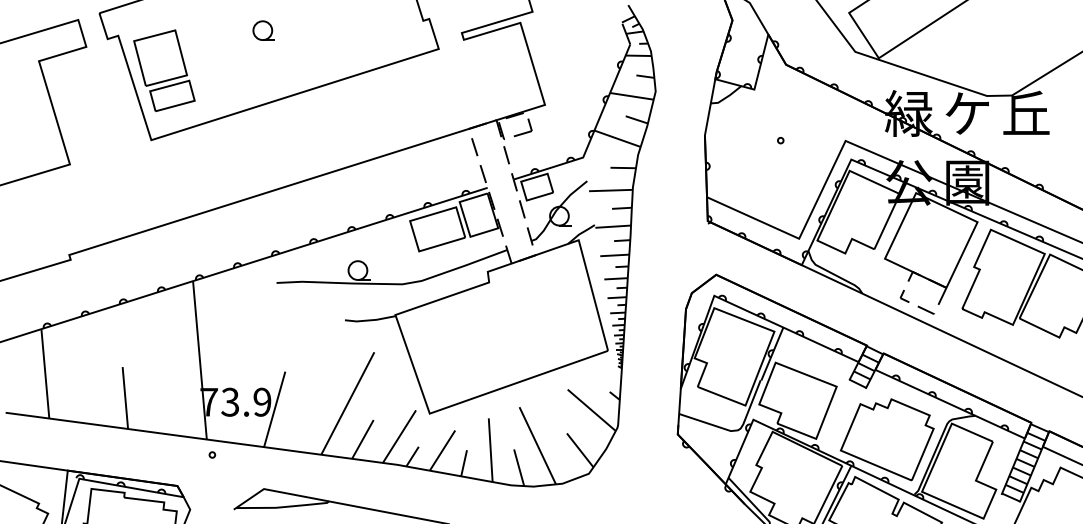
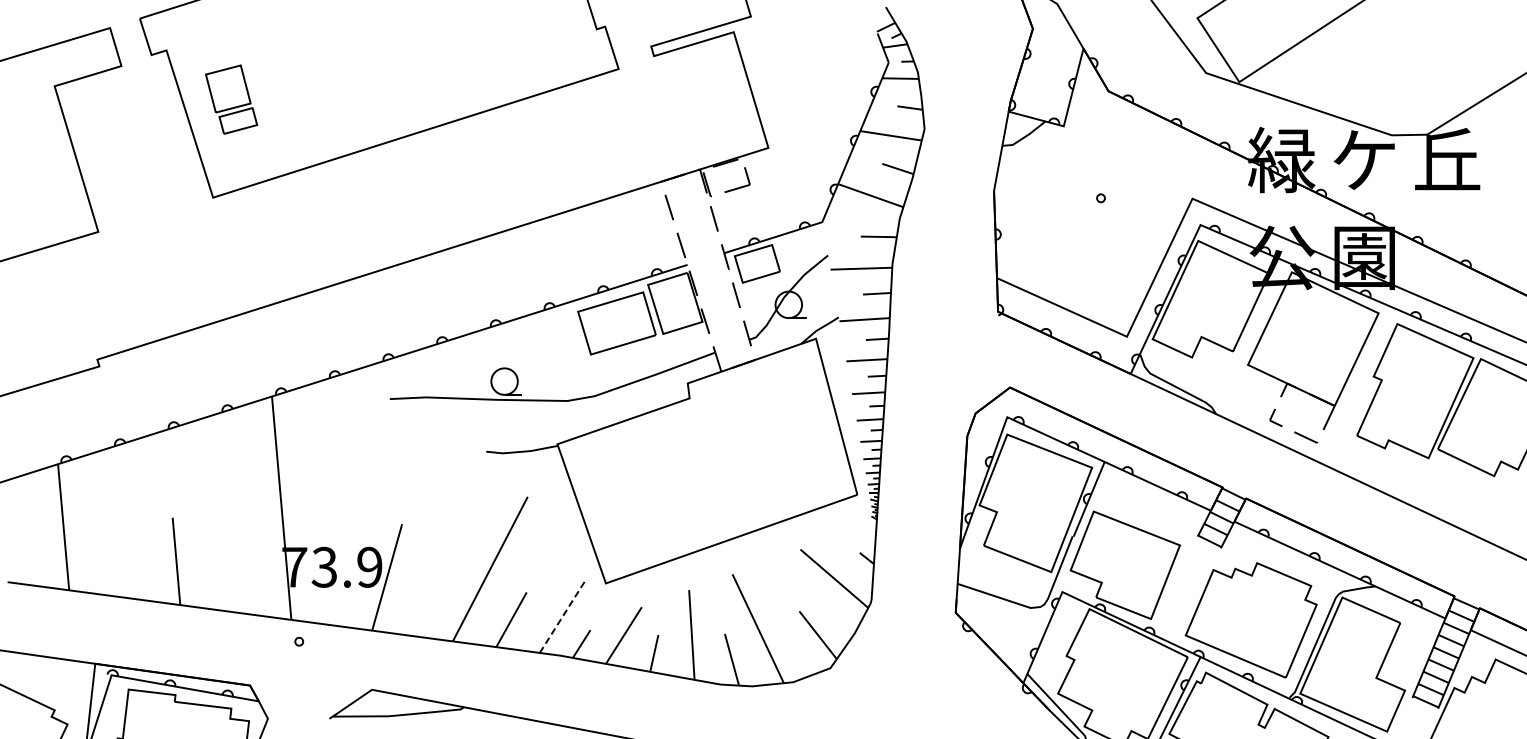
part: (263, 30) -> (371, 43), removed
part: (164, 70) -> (231, 99), size x0.6
line: (399, 436) -> (563, 615), solid -> dashed

